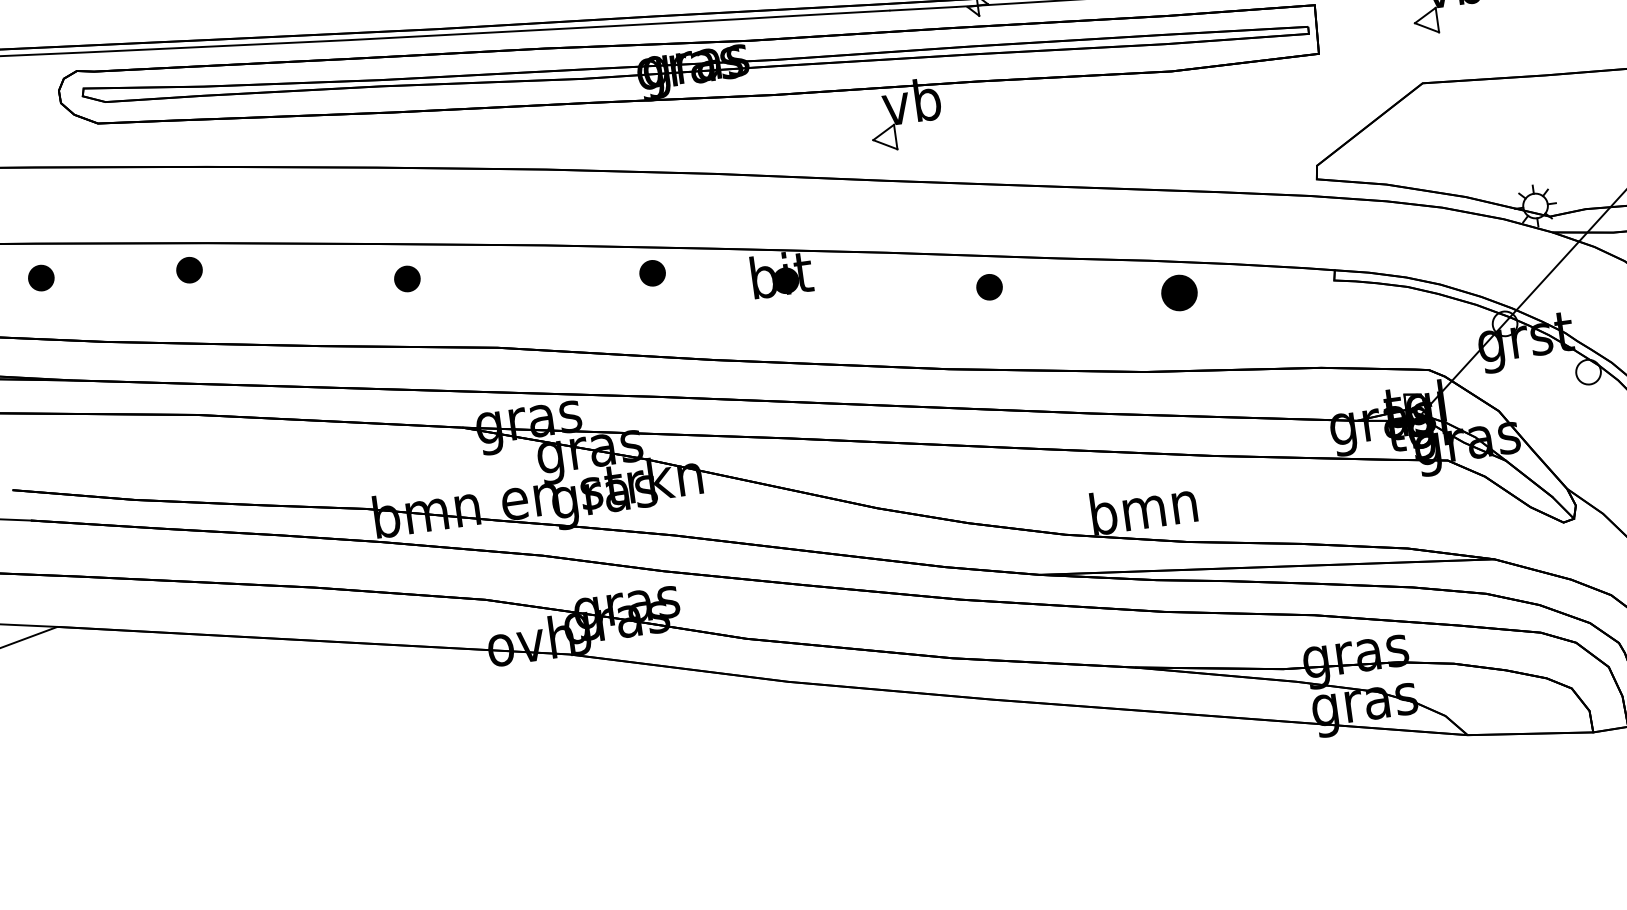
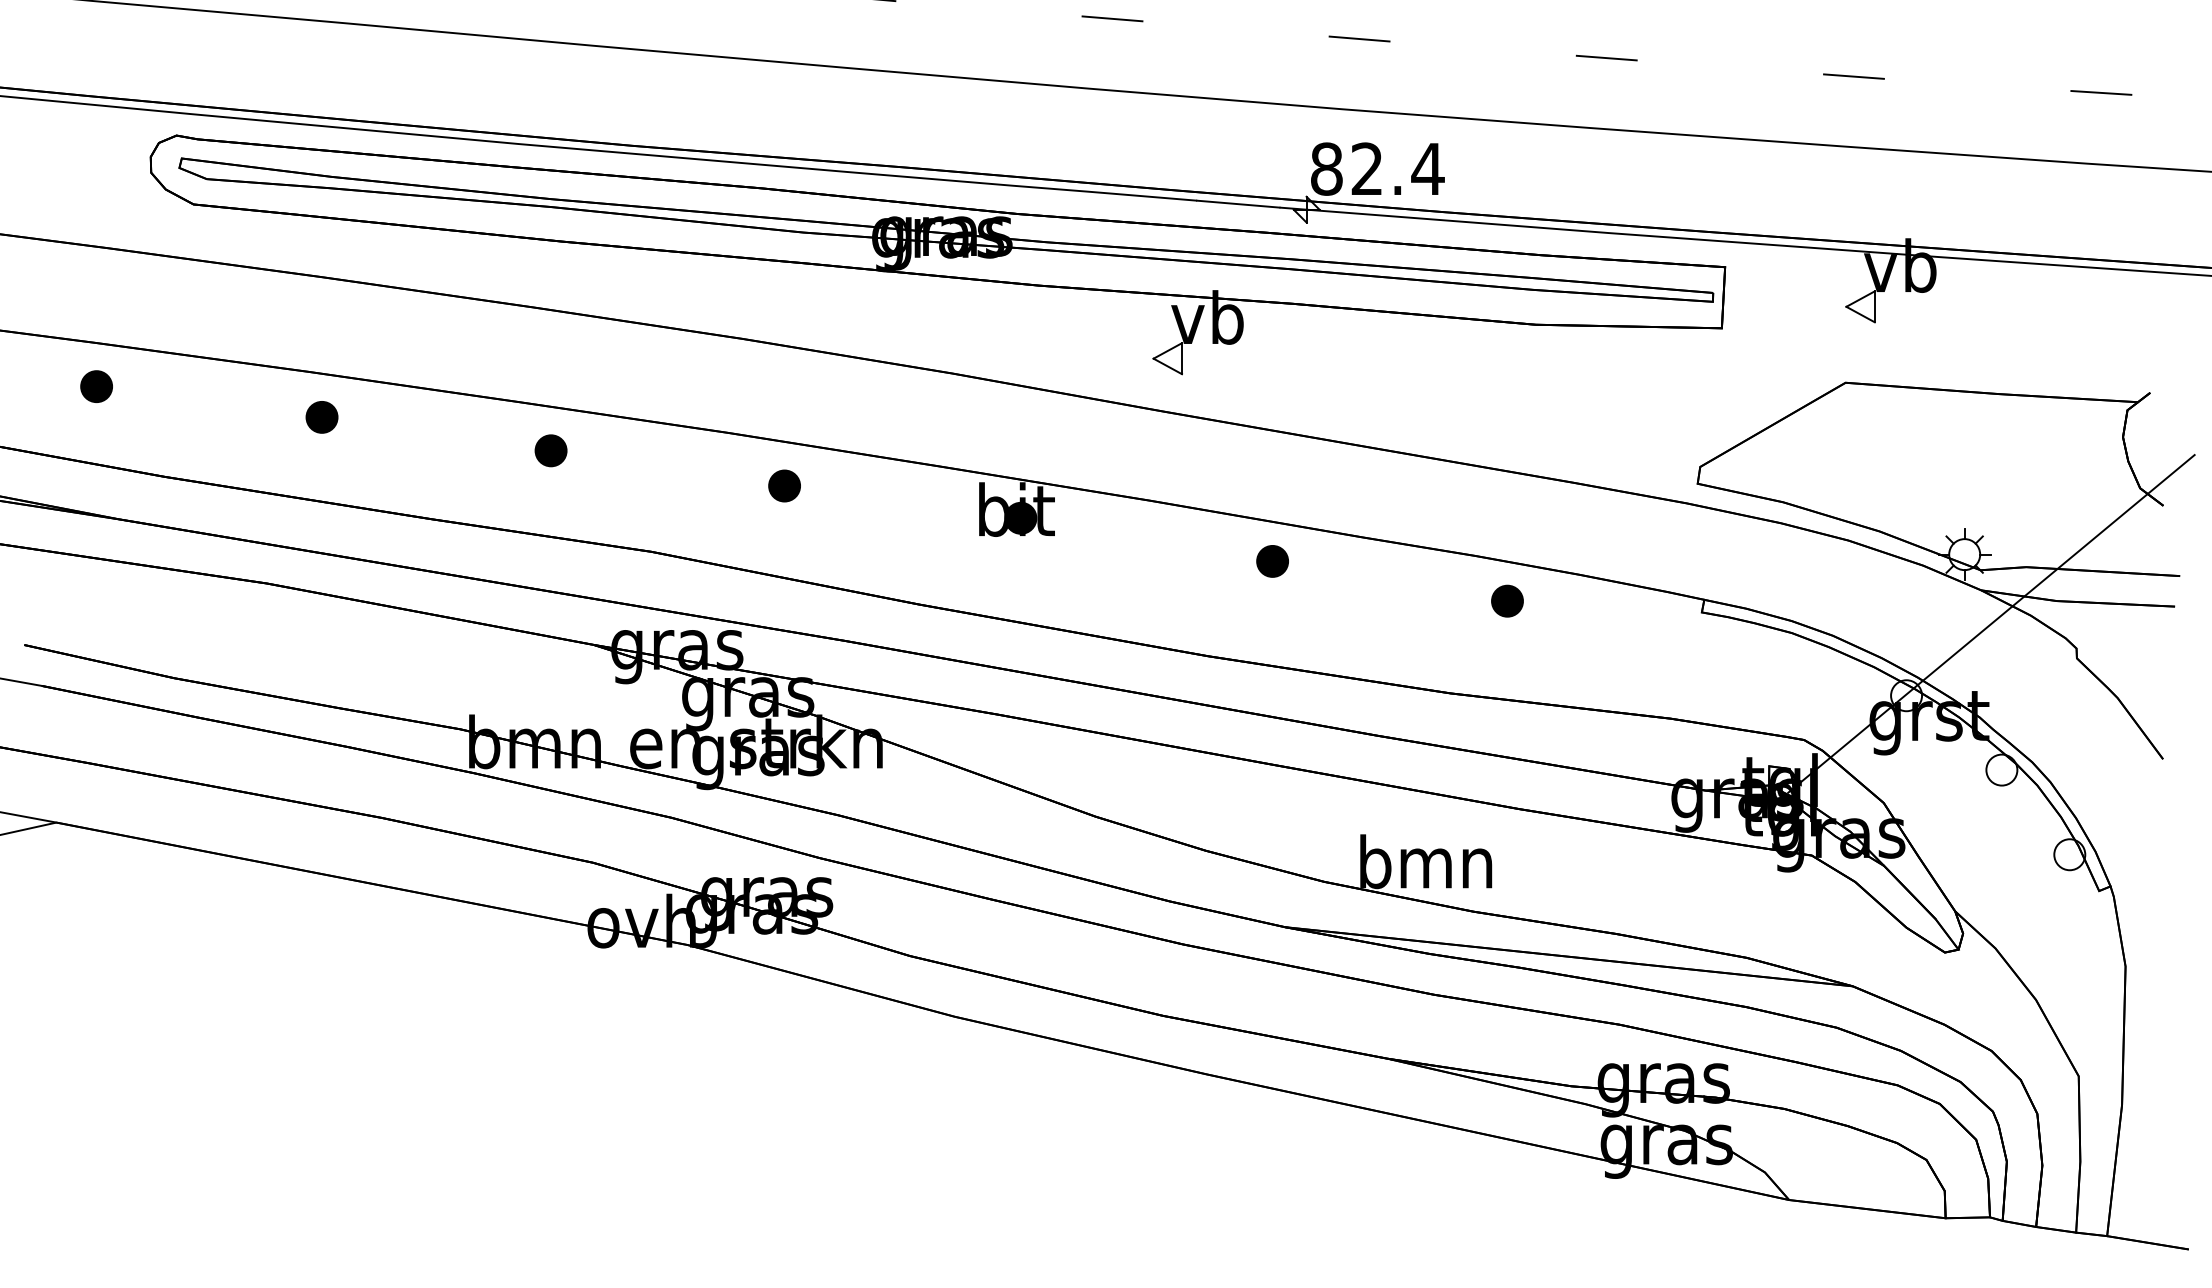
part: (189, 270) -> (321, 417), moved
part: (652, 272) -> (784, 485), moved
part: (1179, 292) -> (1507, 600), size x0.71

